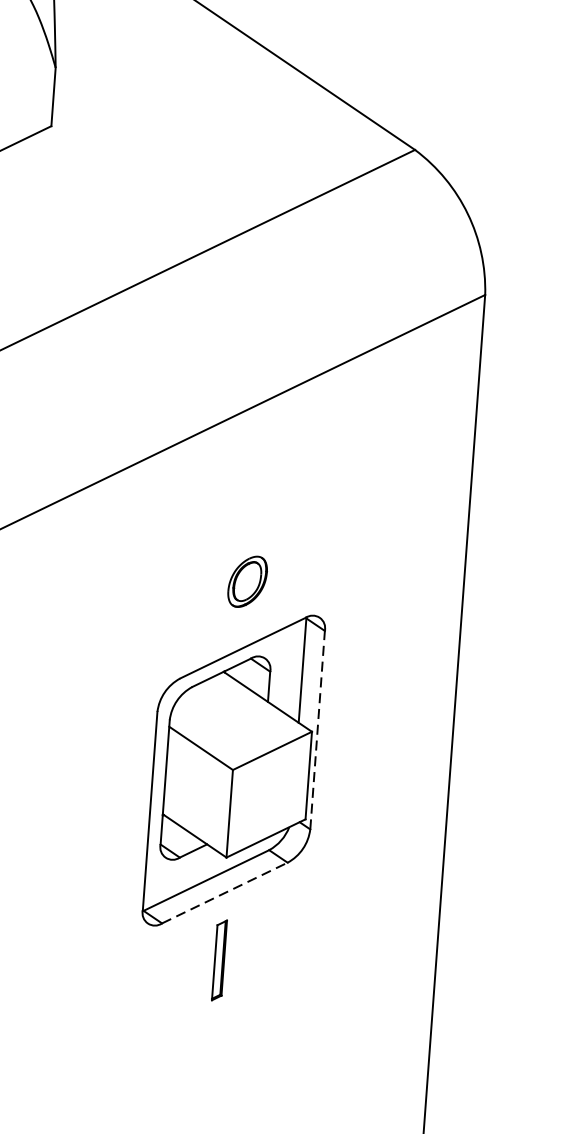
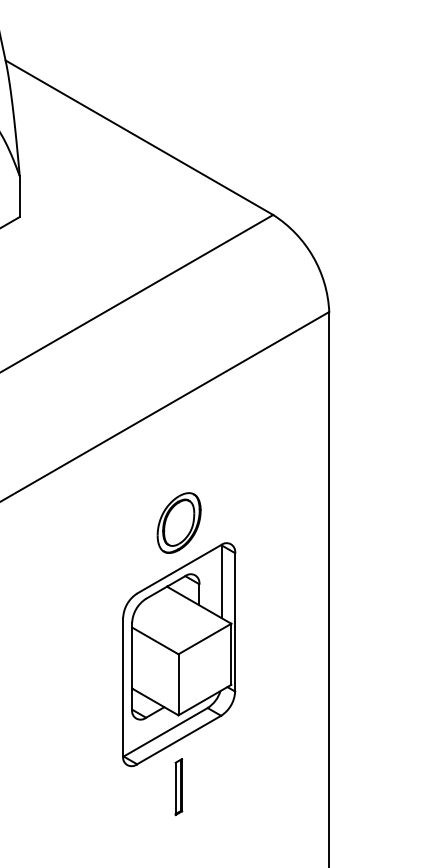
part: (246, 580) -> (178, 522), size x1.67
line: (318, 728) -> (235, 621), dashed -> solid
line: (225, 892) -> (179, 739), dashed -> solid

